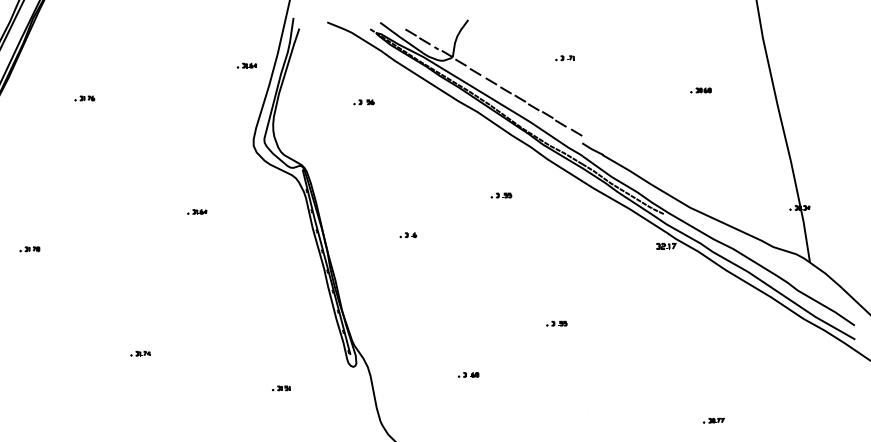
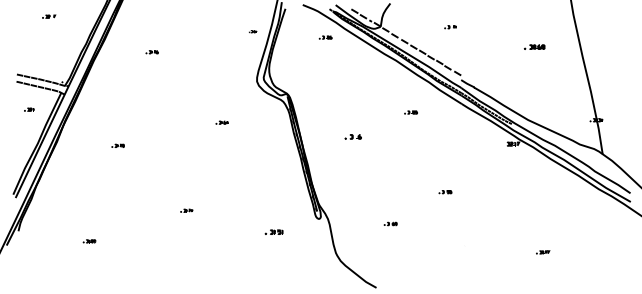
part: (246, 65) -> (252, 31), size x0.6
part: (701, 90) -> (535, 47), size x1.6
part: (363, 102) -> (325, 37), moved
part: (407, 235) -> (352, 137), size x1.6
part: (281, 388) -> (274, 232), size x1.6

